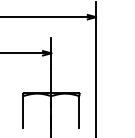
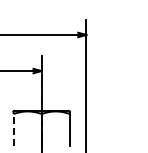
line: (23, 111) -> (13, 129), solid -> dashed

